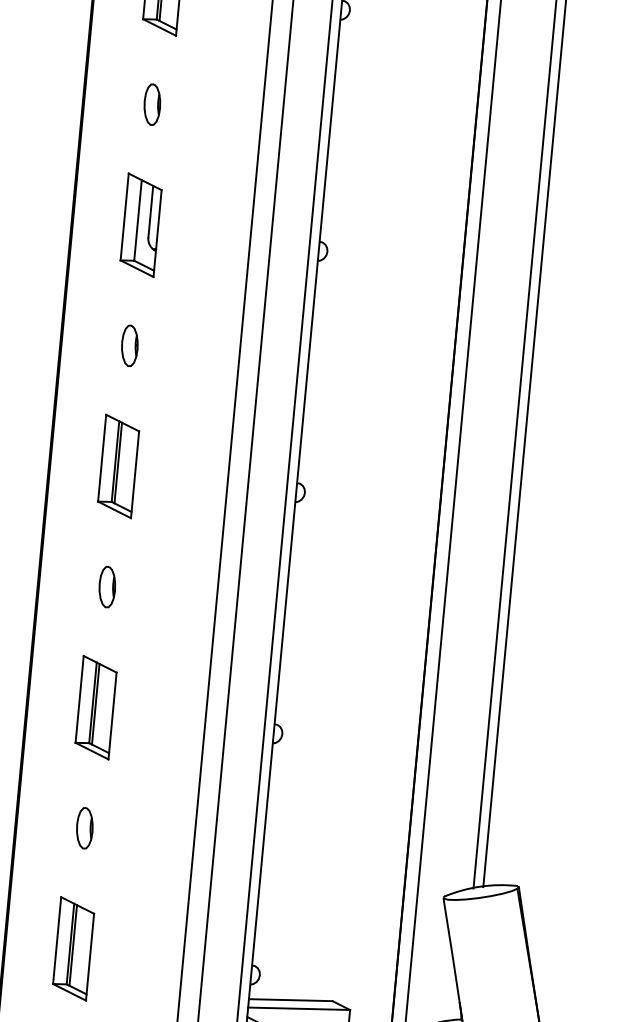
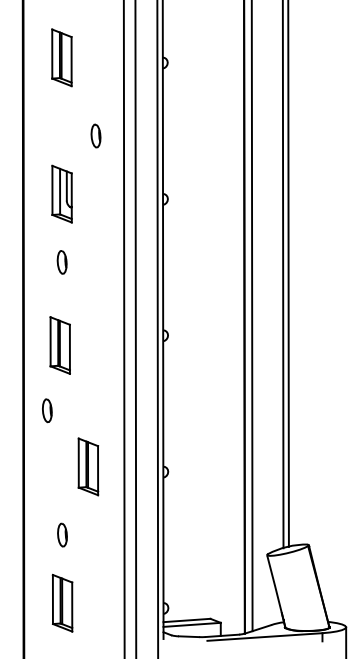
part: (151, 103) -> (95, 135), moved
part: (117, 466) -> (59, 345), moved
part: (107, 586) -> (47, 410), moved
part: (96, 706) -> (88, 466), moved

